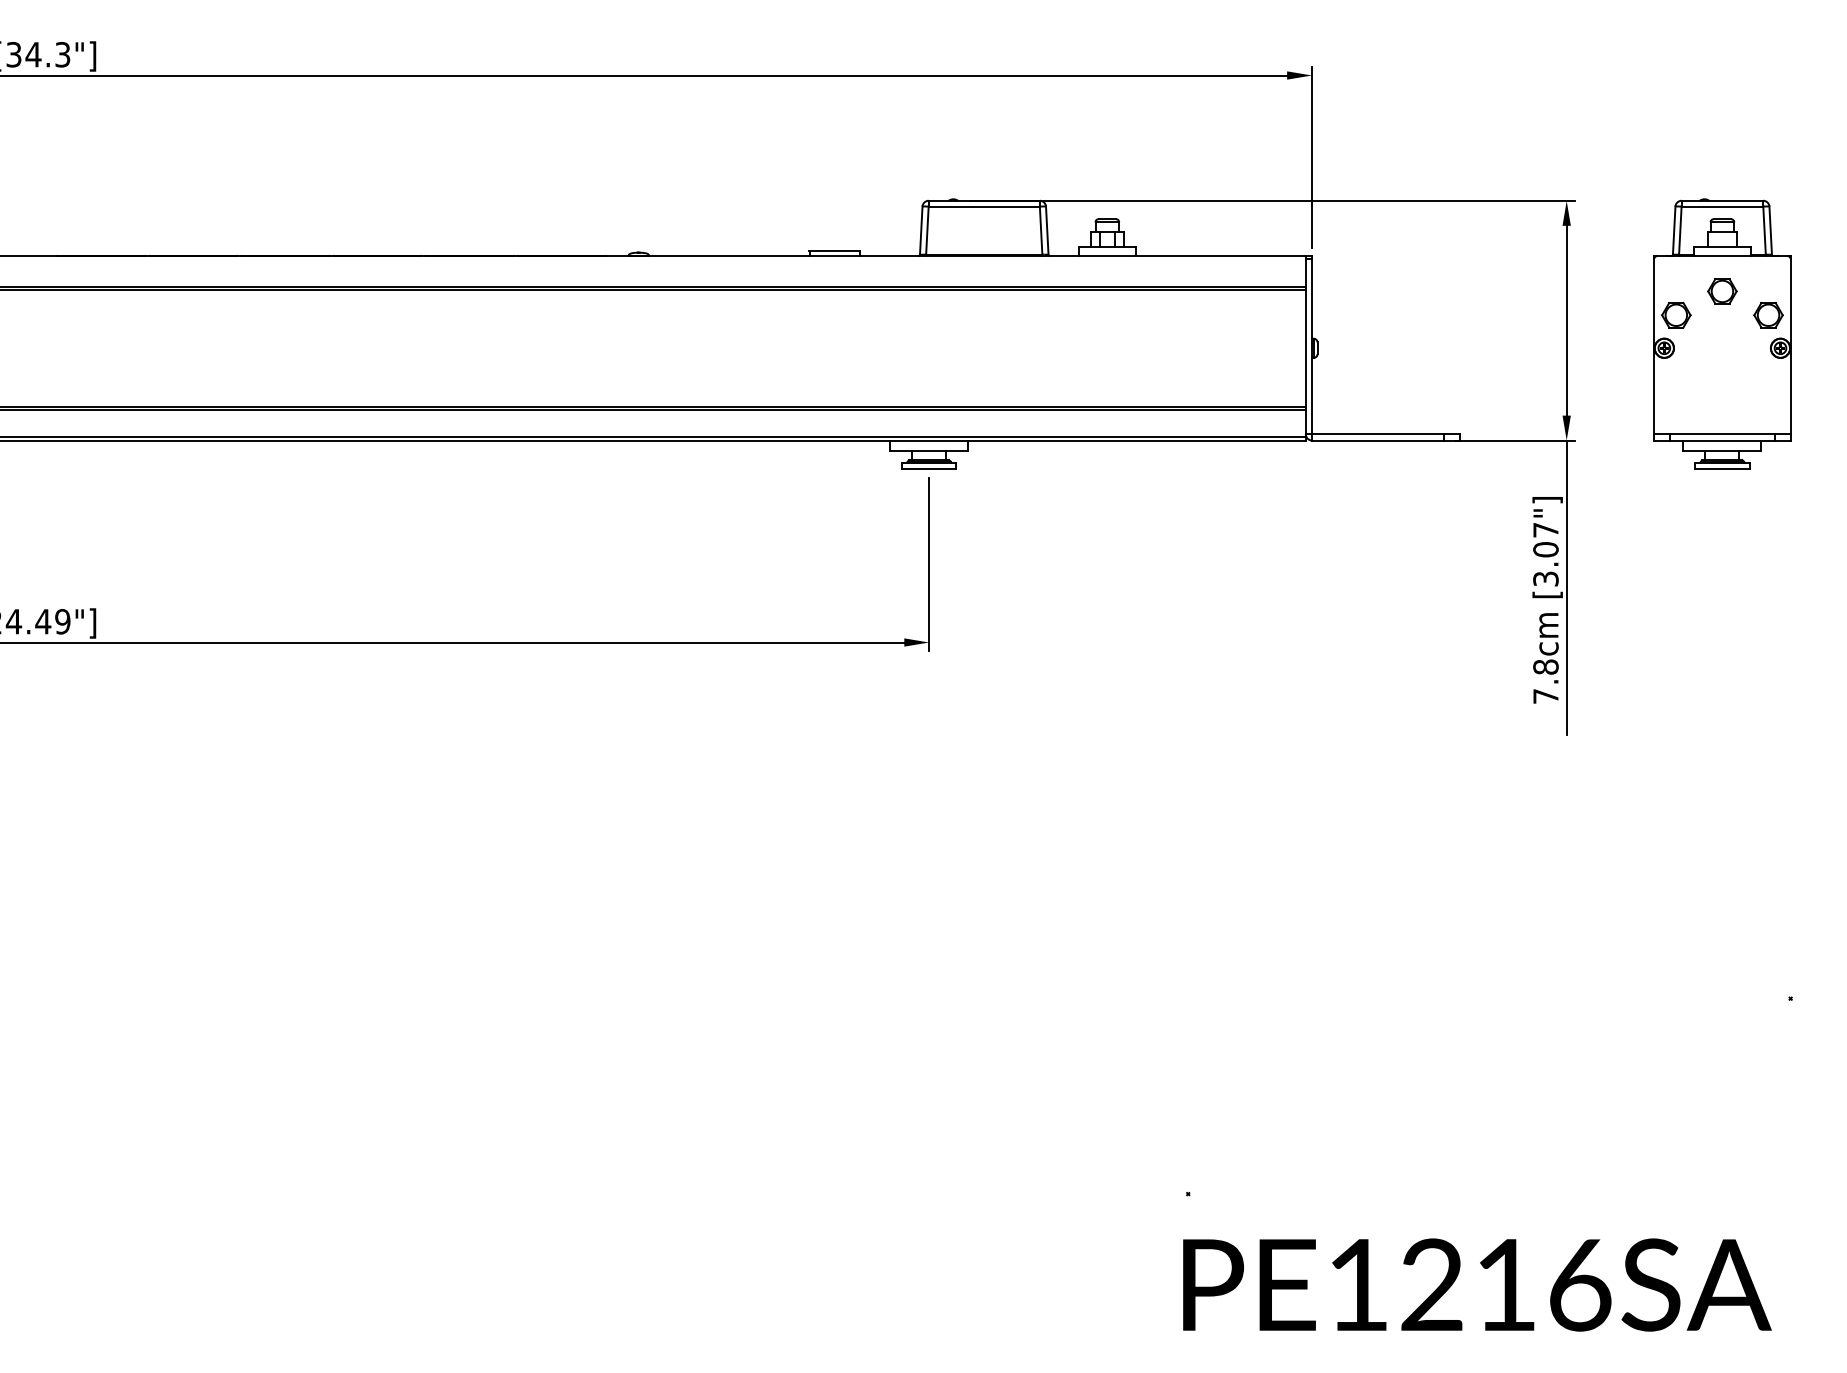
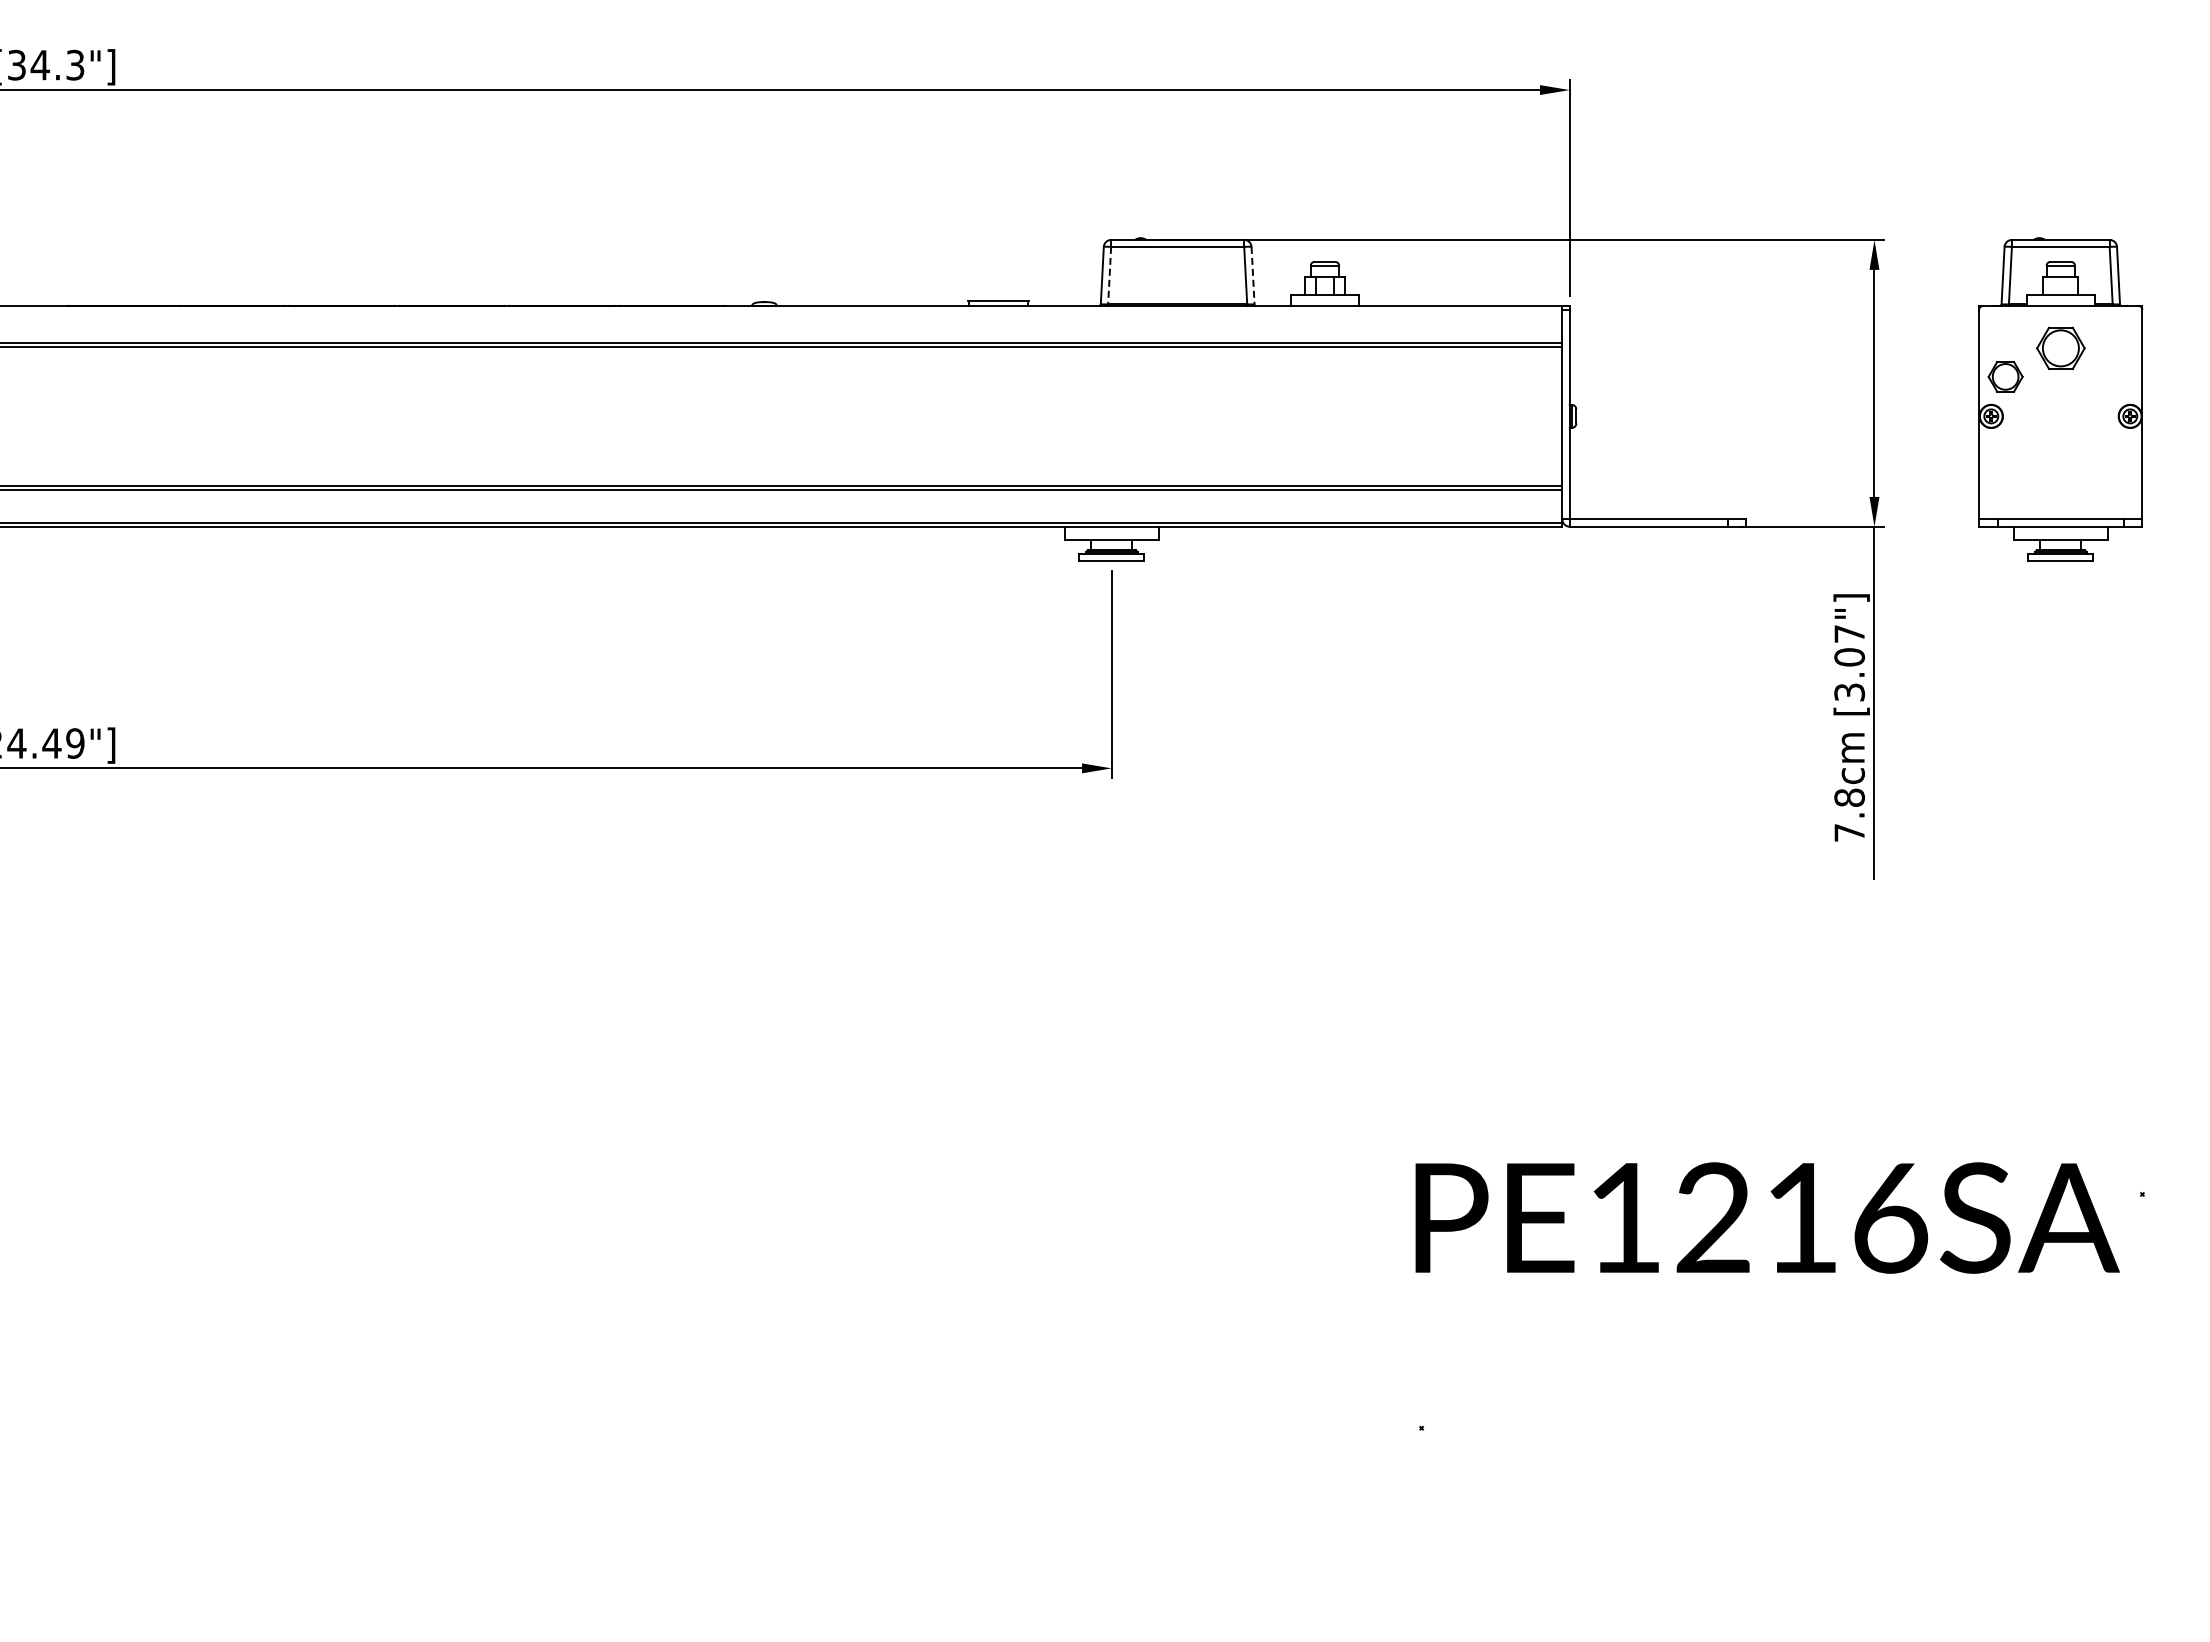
line: (927, 230) -> (1109, 275), solid -> dashed
line: (1047, 230) -> (1253, 275), solid -> dashed
part: (1722, 291) -> (2060, 348), size x1.4
part: (1768, 314) -> (2115, 376), removed
text: (1477, 1284) -> (1767, 1217), moved

